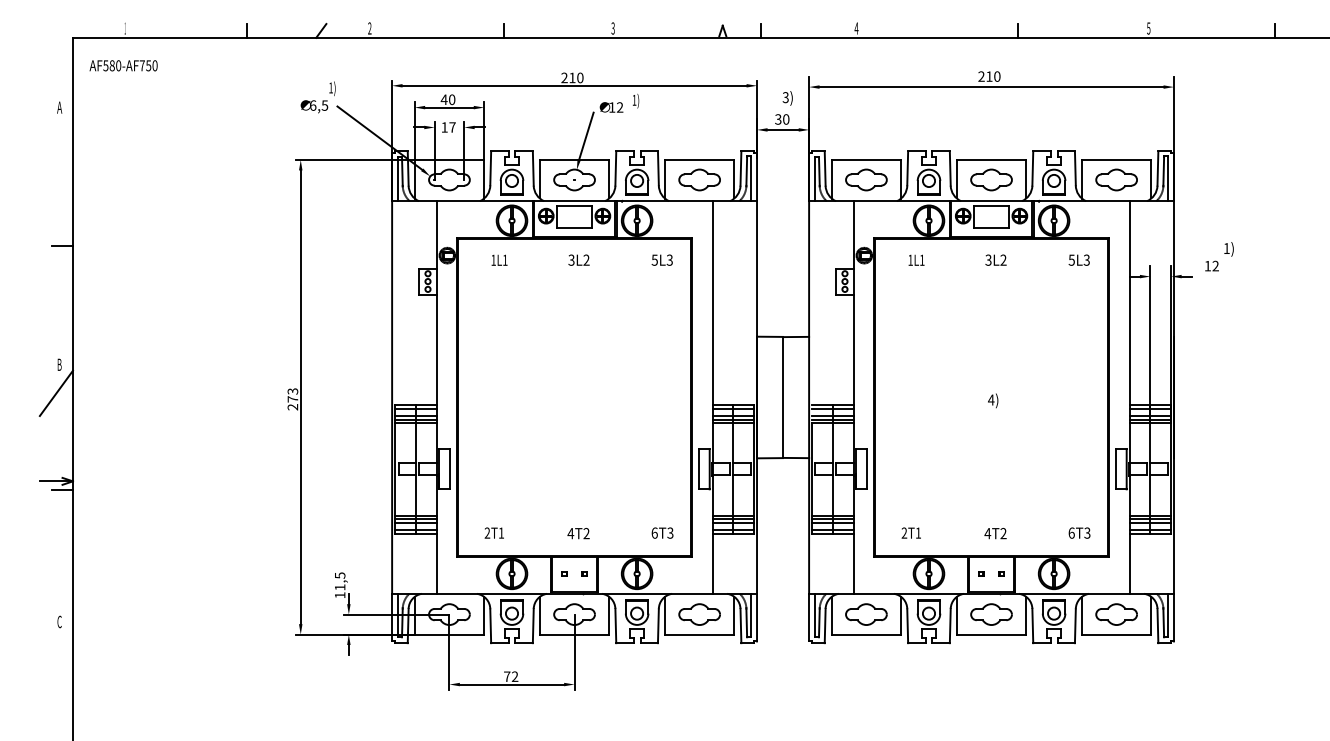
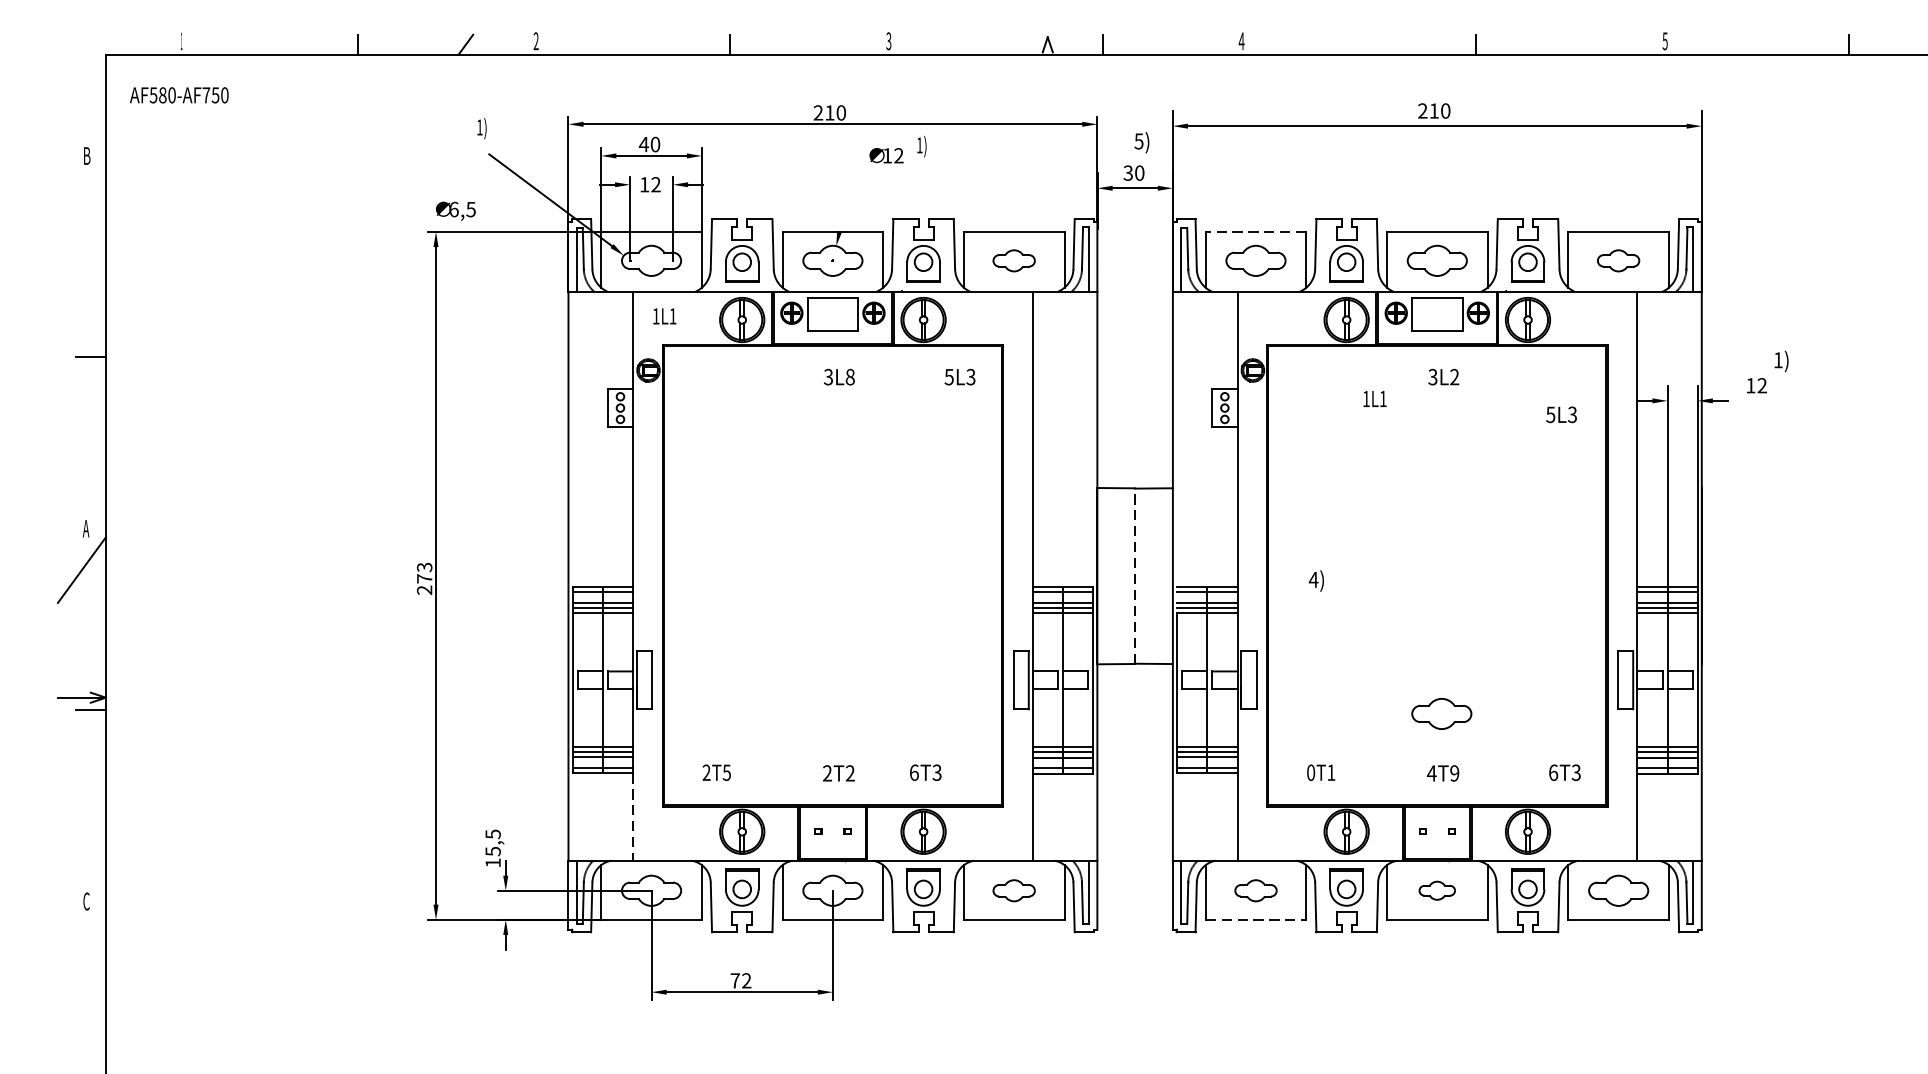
text: (785, 97) -> (1138, 141), 3) -> 5)
text: (314, 106) -> (455, 210), moved
text: (59, 107) -> (86, 155), A -> B
text: (452, 127) -> (655, 184), 17 -> 12
line: (586, 135) -> (850, 196), removed
line: (866, 160) -> (1256, 232), solid -> dashed
part: (699, 179) -> (1014, 260), size x0.7
part: (1116, 179) -> (1618, 260), size x0.7
text: (499, 259) -> (664, 315), moved
text: (586, 259) -> (850, 376), 3L2 -> 3L8
text: (916, 259) -> (1374, 397), moved
text: (1078, 259) -> (1560, 413), moved
text: (59, 364) -> (86, 528), B -> A
line: (783, 397) -> (1135, 576), solid -> dashed
text: (993, 400) -> (1316, 580), moved
part: (994, 492) -> (1441, 713), added
text: (501, 532) -> (727, 771), 2T1 -> 2T5
text: (662, 532) -> (925, 771), moved
text: (904, 532) -> (1311, 771), 2T1 -> 0T1
text: (570, 533) -> (827, 773), 4T2 -> 2T2
text: (1003, 533) -> (1454, 773), 4T2 -> 4T9
line: (436, 564) -> (632, 818), solid -> dashed
text: (340, 587) -> (493, 851), 11,5 -> 15,5
part: (699, 614) -> (1014, 890), size x0.7
part: (866, 614) -> (1256, 890), size x0.7
part: (991, 614) -> (1437, 890), size x0.6
line: (866, 634) -> (1256, 919), solid -> dashed

